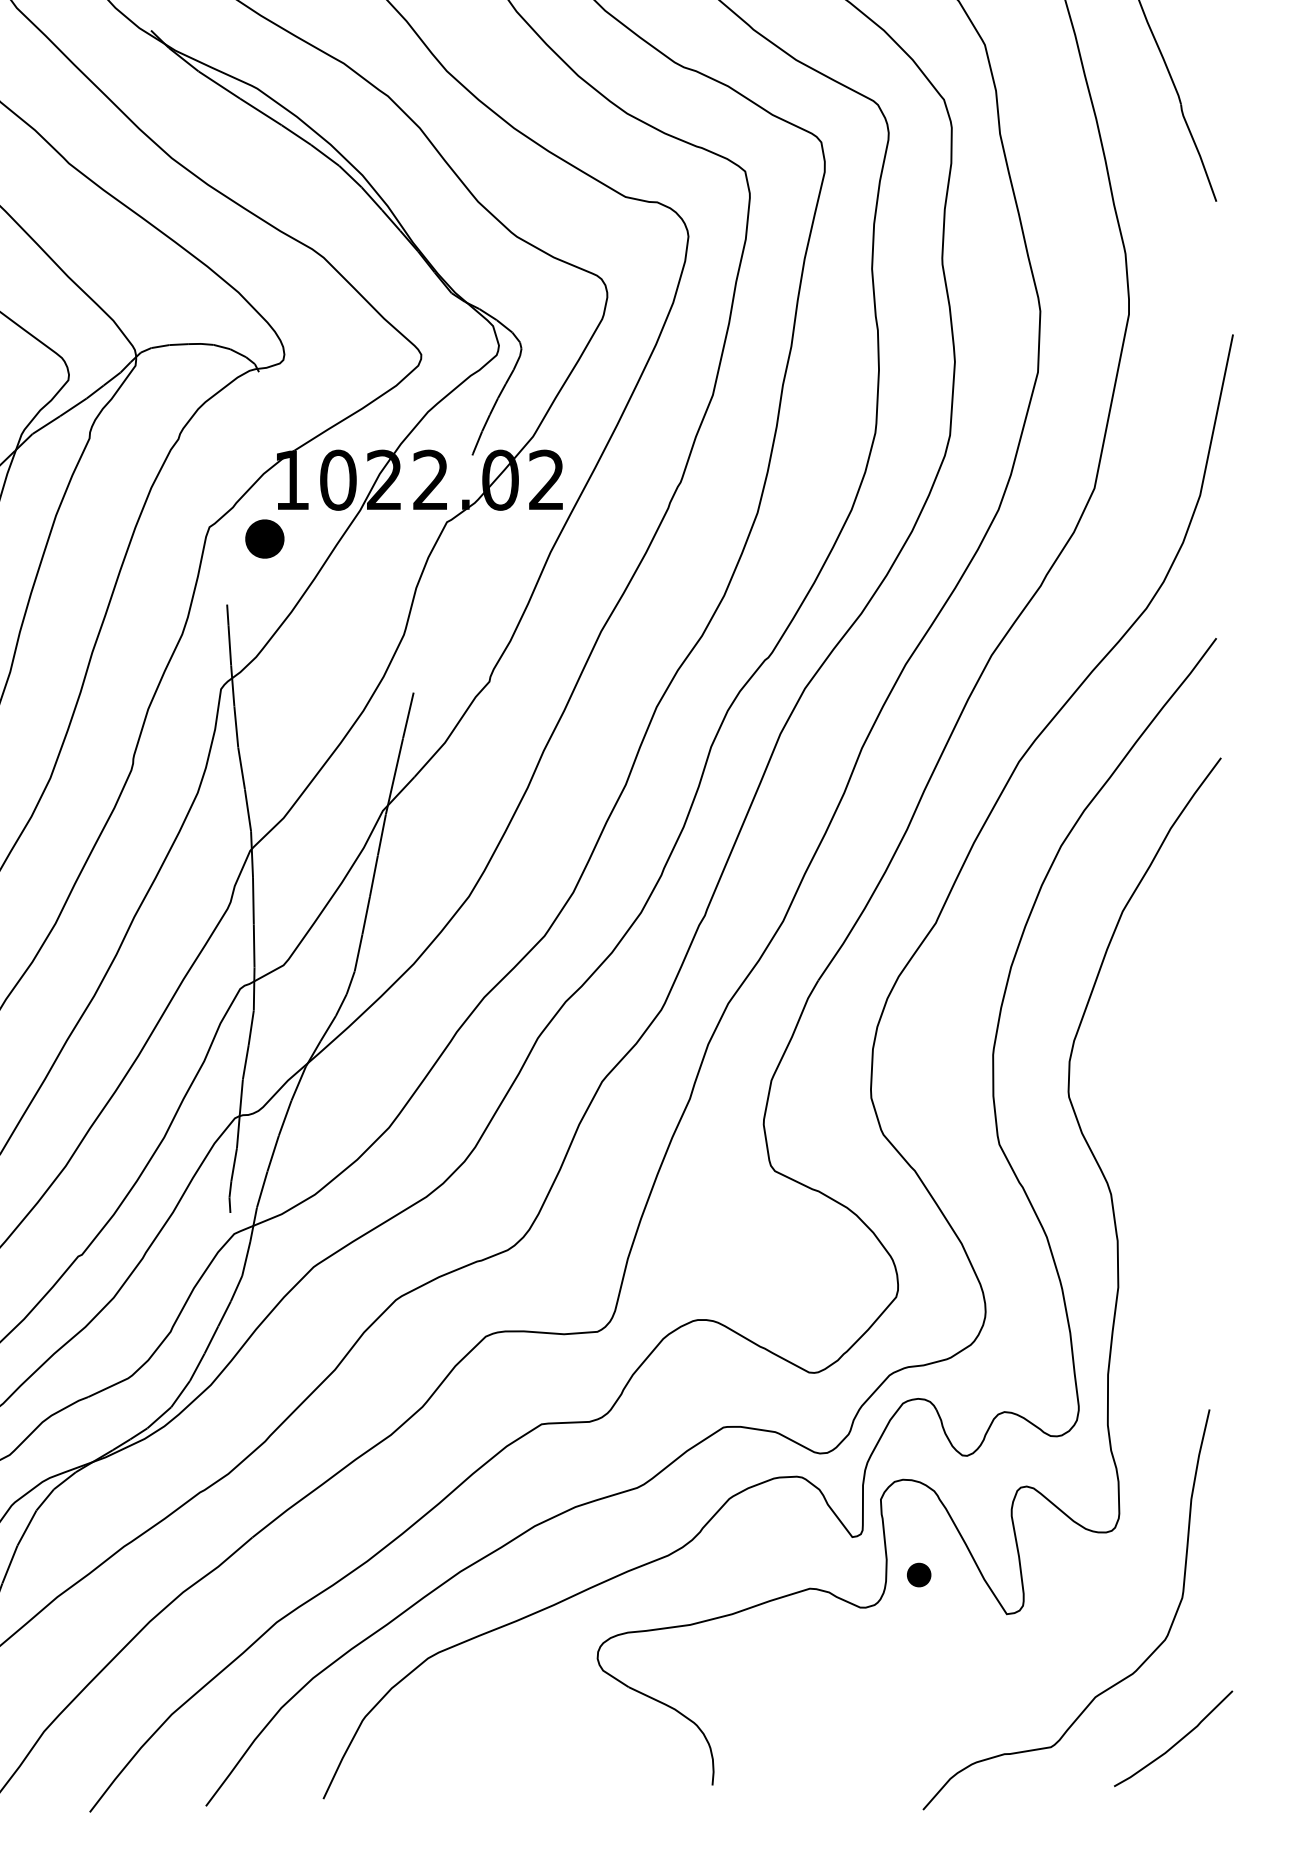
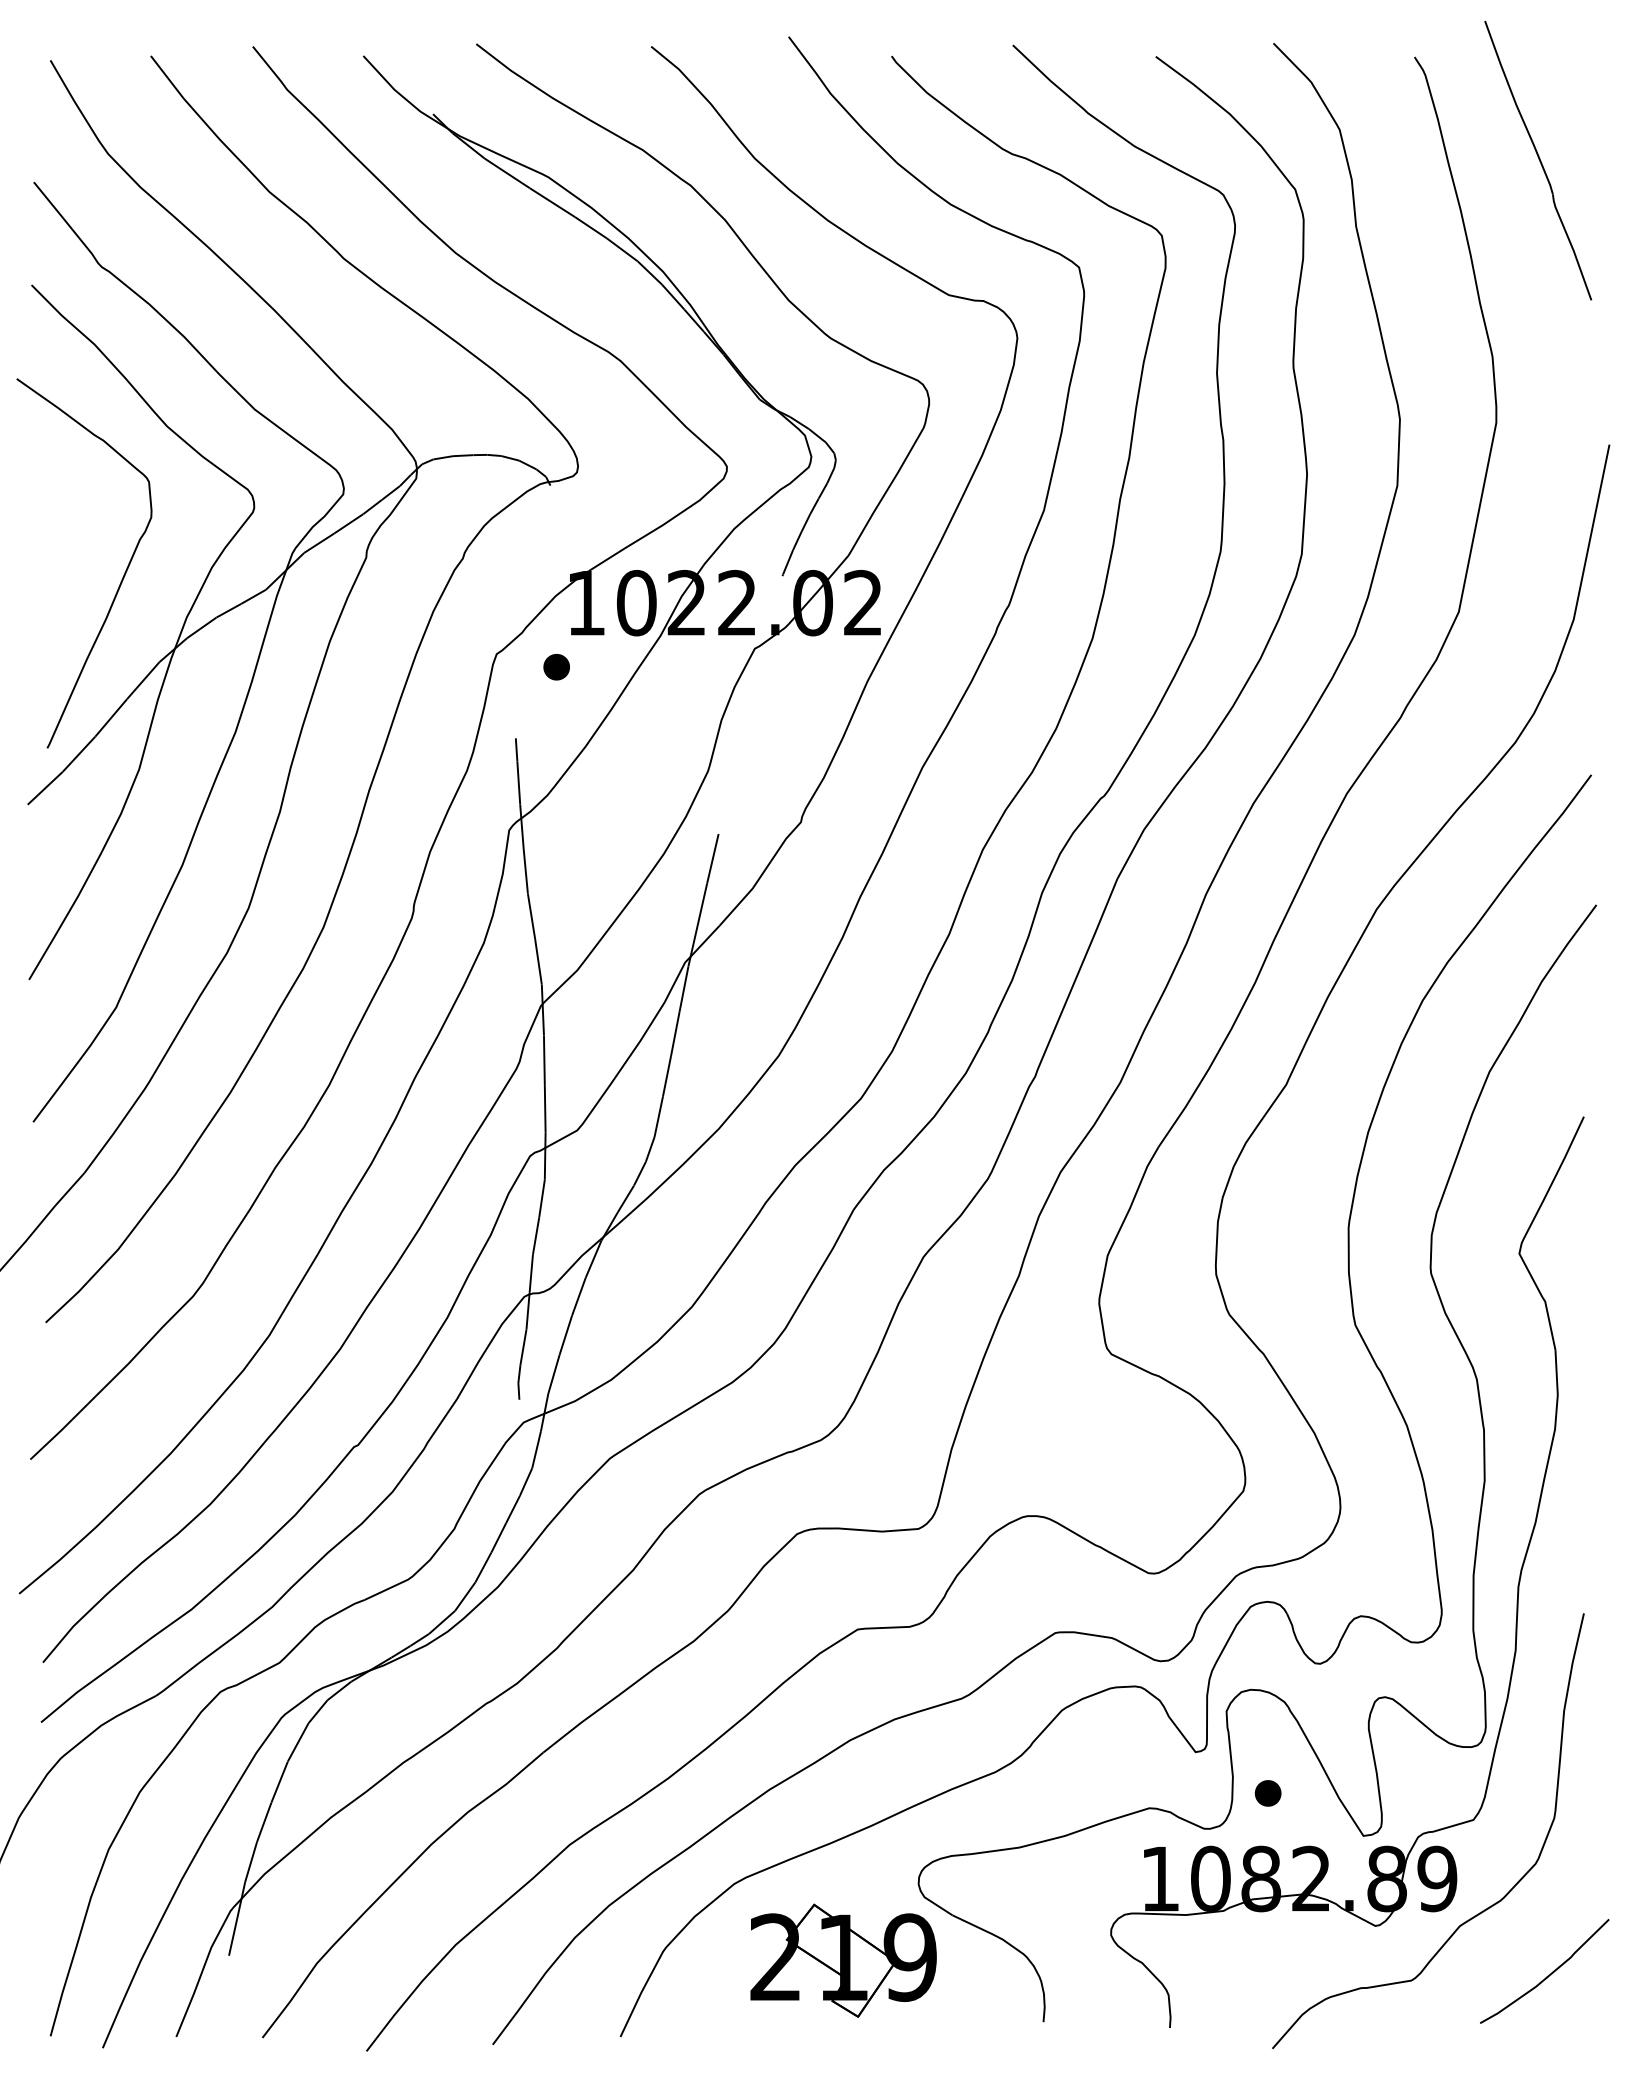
part: (264, 539) -> (556, 667), size x0.62
part: (1148, 1383) -> (1517, 1585), added
part: (528, 1728) -> (843, 1960), added

